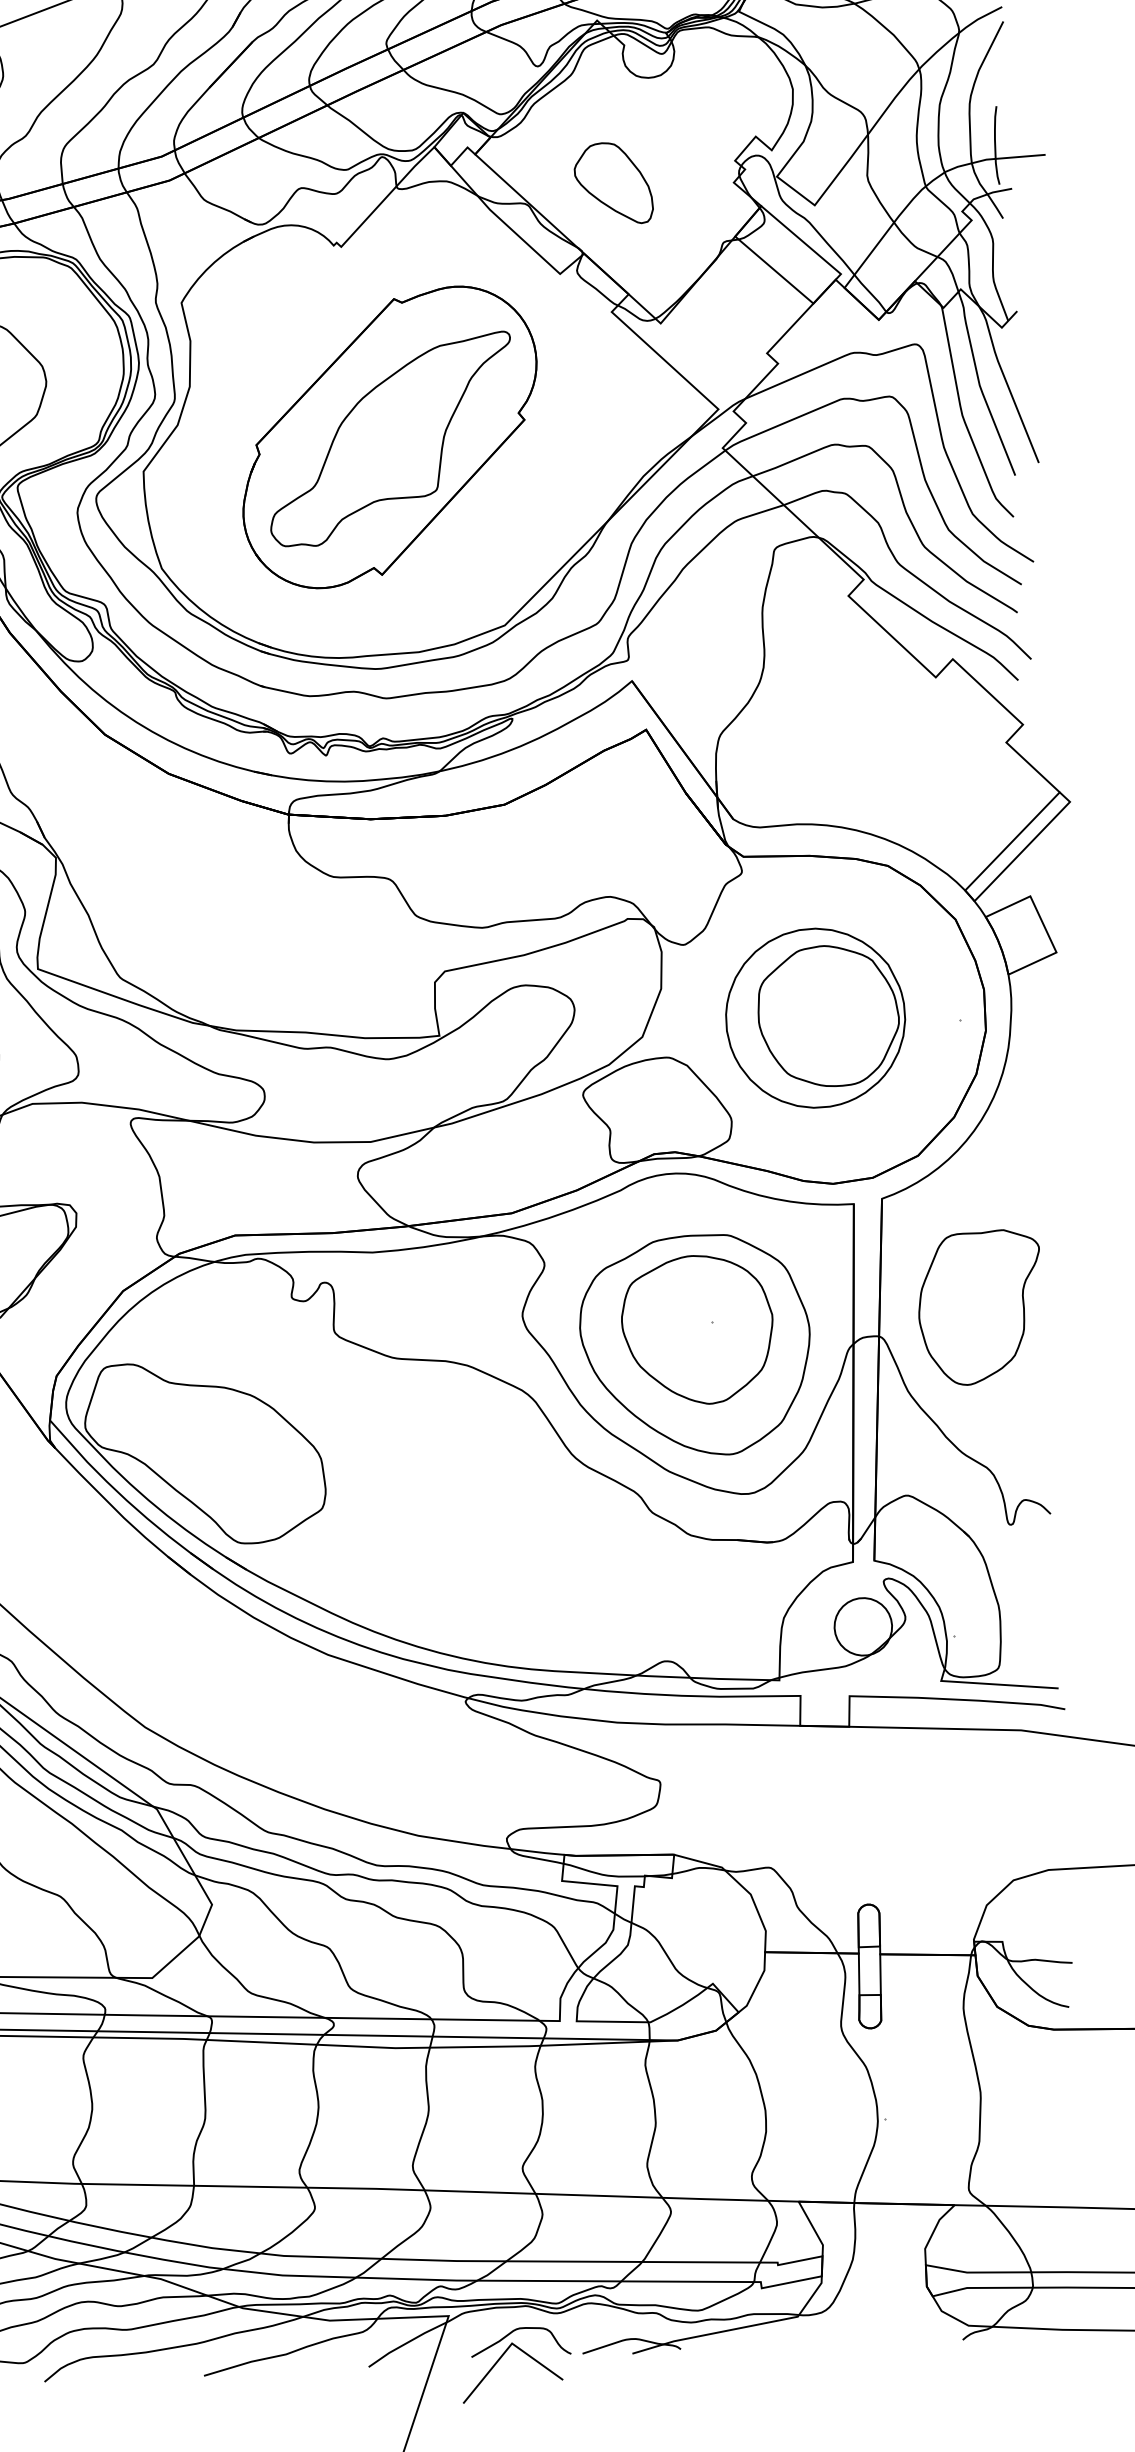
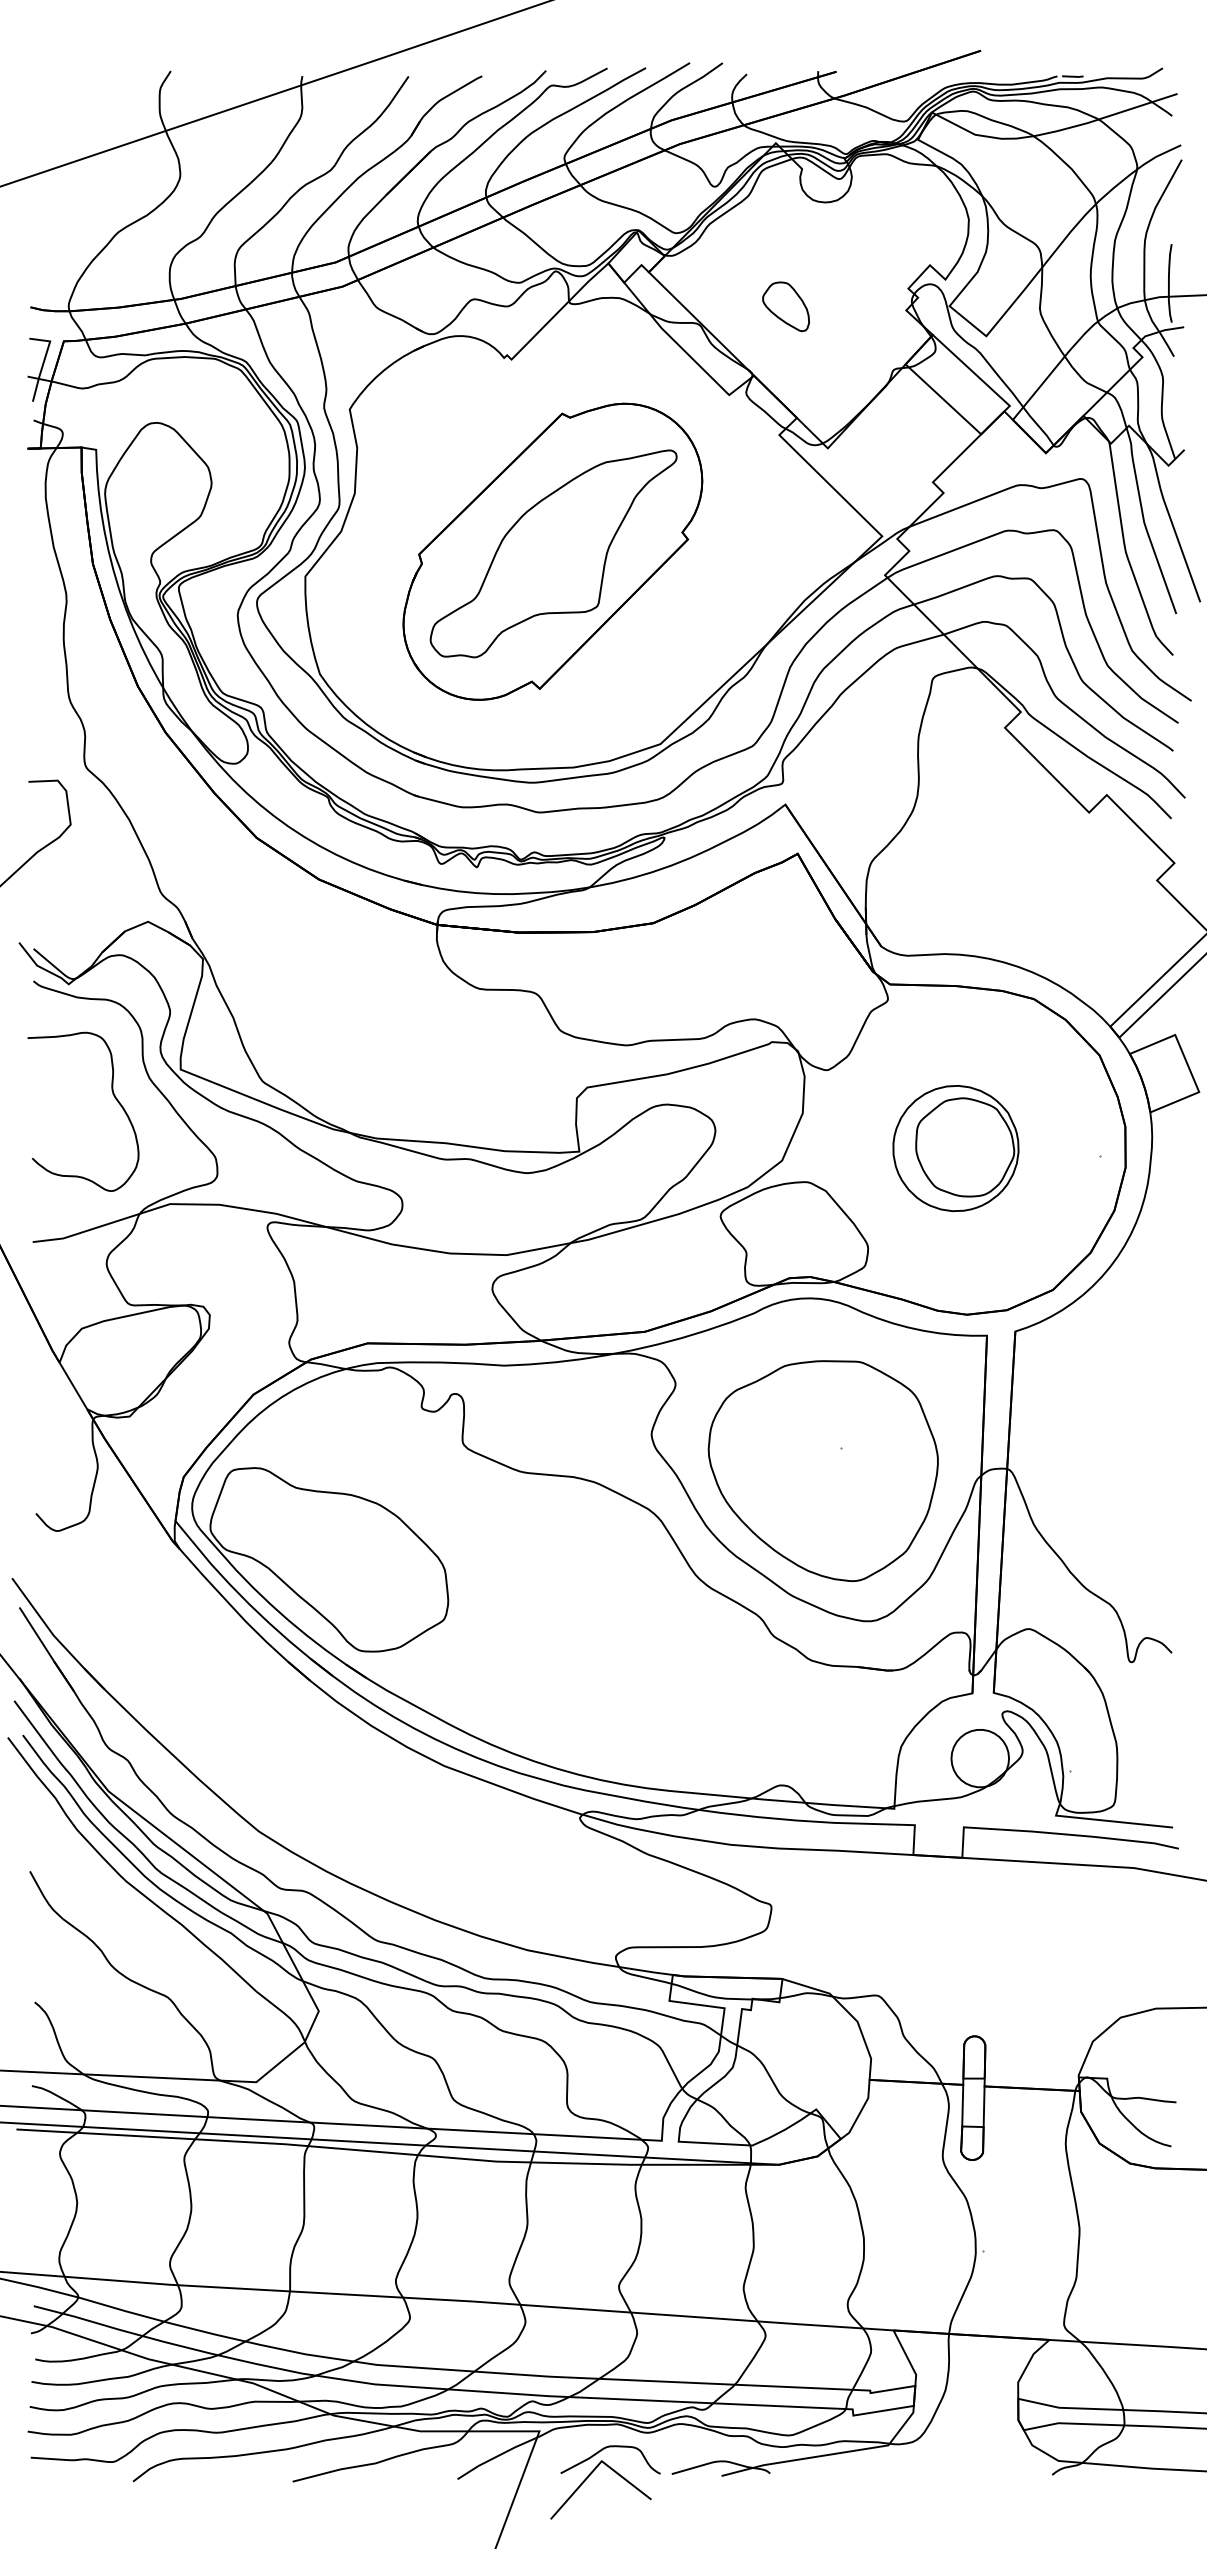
part: (612, 183) -> (785, 306), size x0.6
part: (815, 1018) -> (955, 1148), size x0.7
part: (980, 1307) -> (1109, 1443), removed
part: (697, 1329) -> (825, 1455), removed

